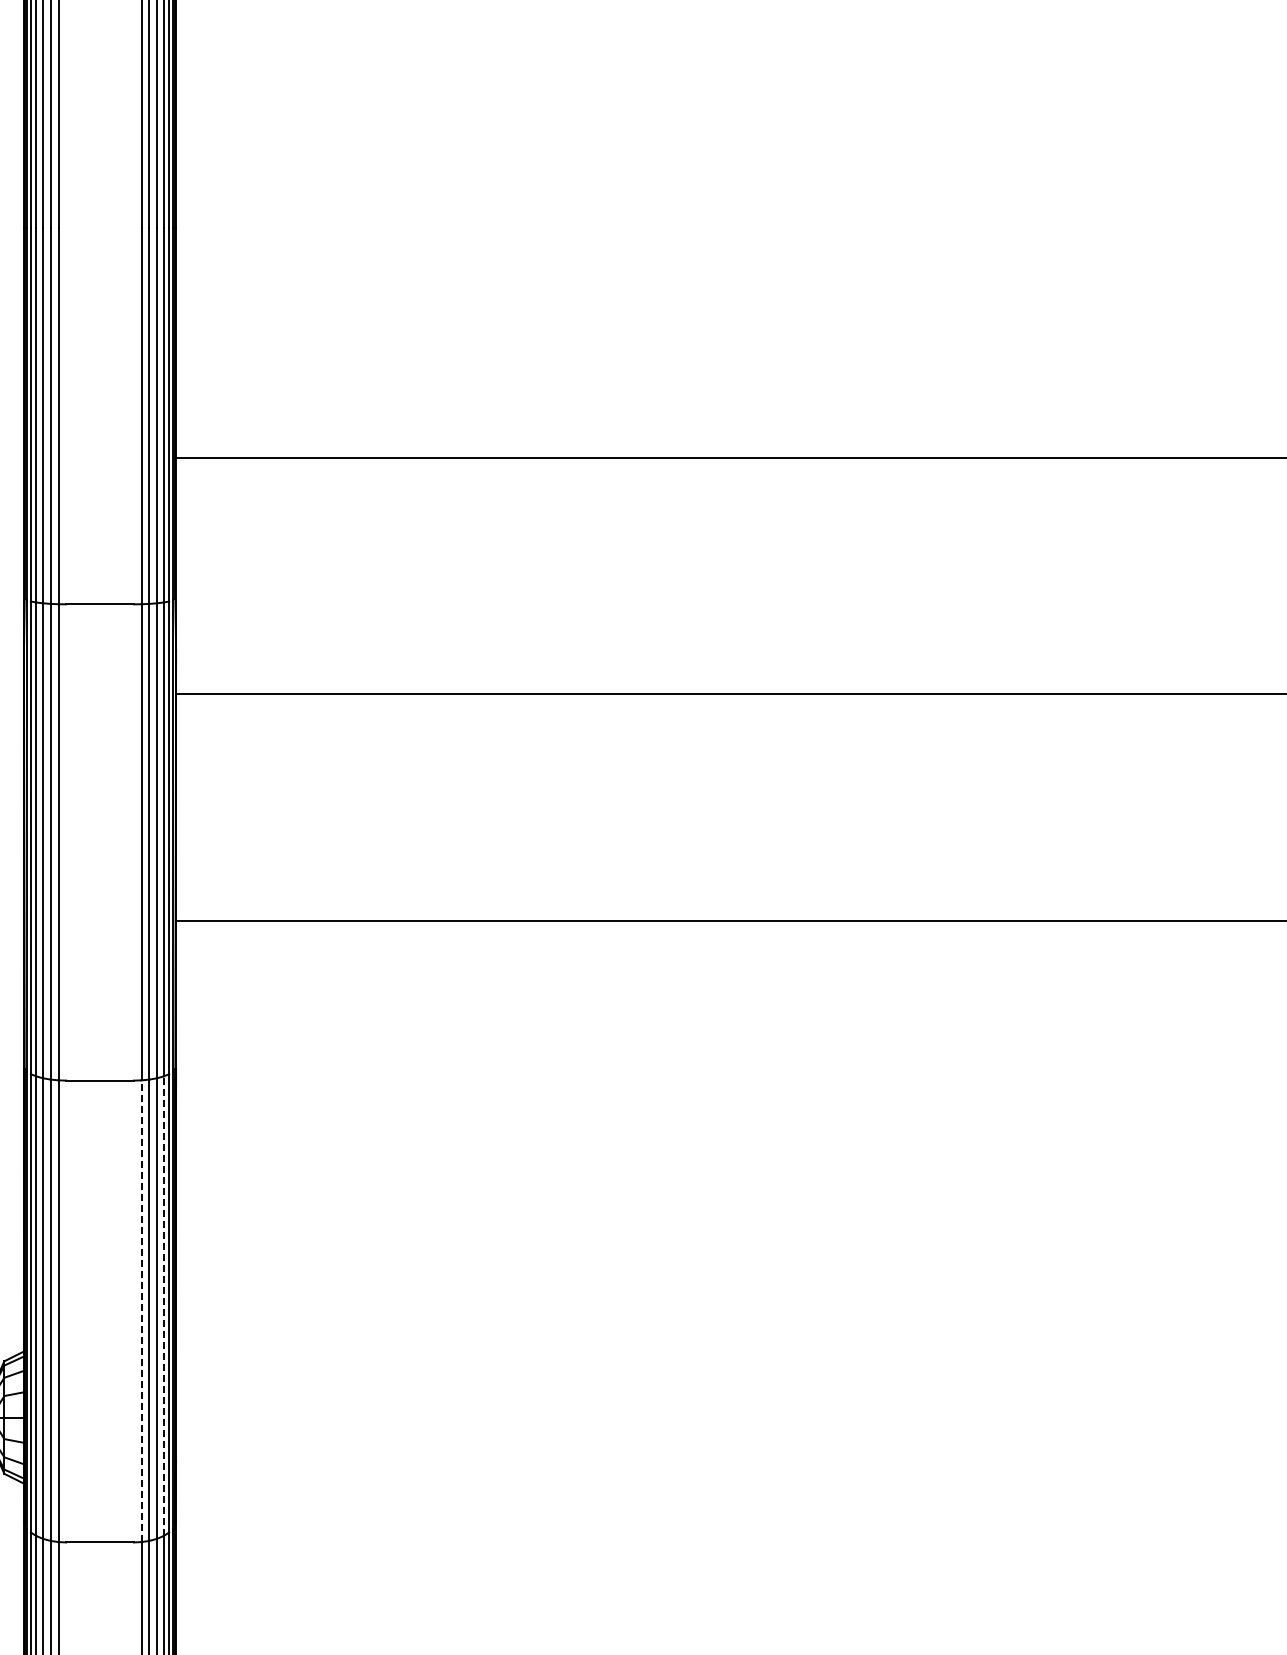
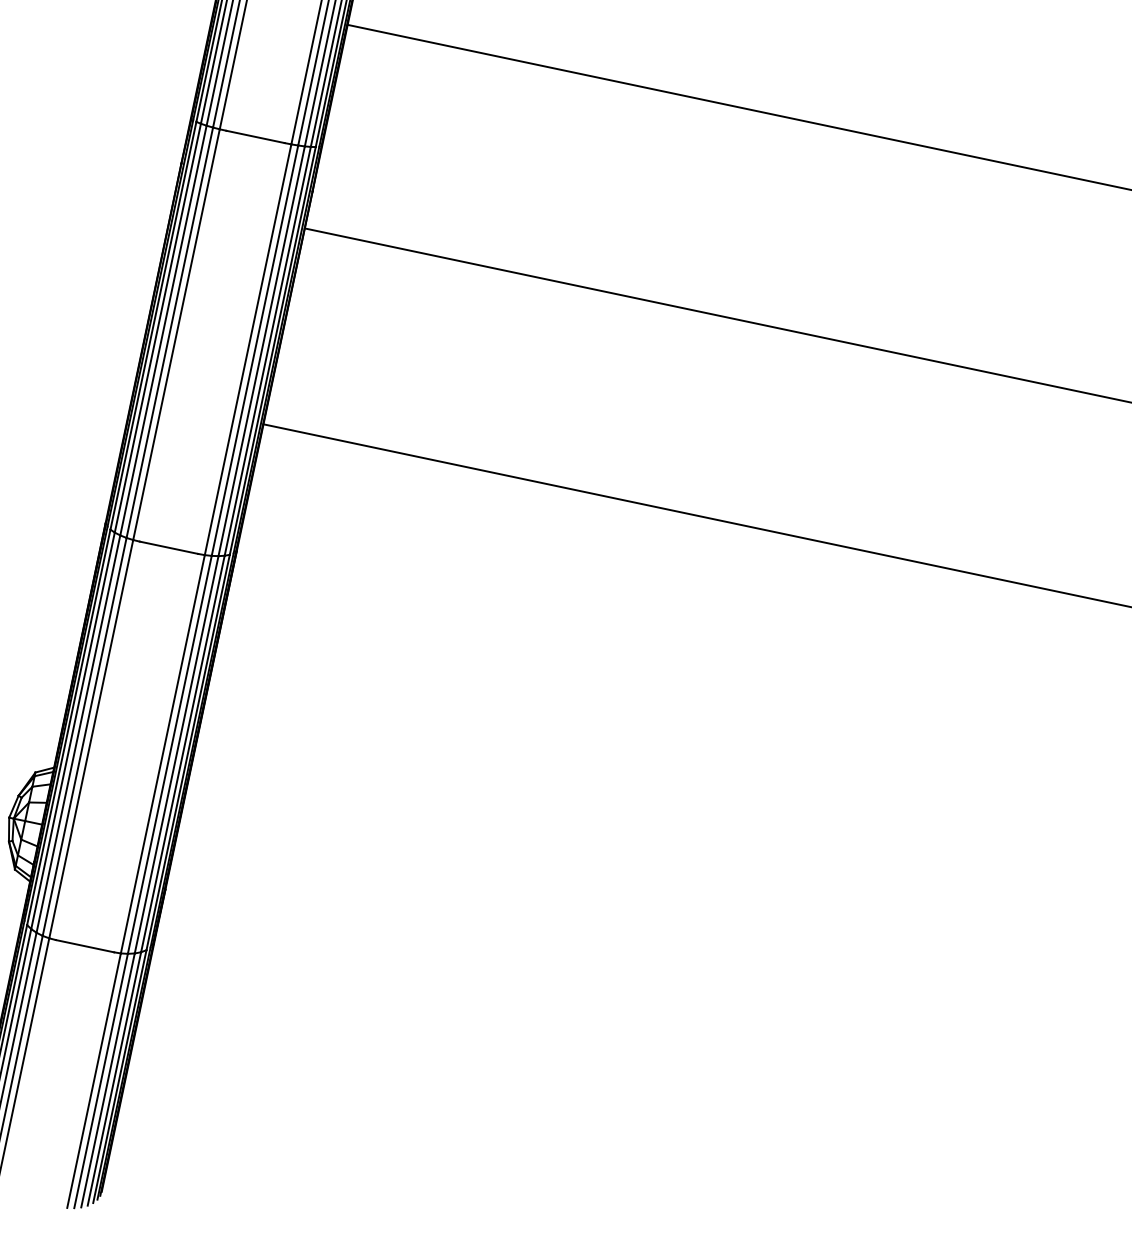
line: (163, 1306) -> (182, 754), dashed -> solid
line: (141, 1311) -> (162, 754), dashed -> solid

